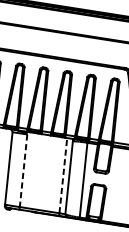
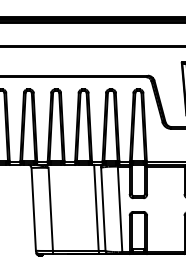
line: (23, 170) -> (50, 209), dashed -> solid
line: (63, 175) -> (96, 207), dashed -> solid

